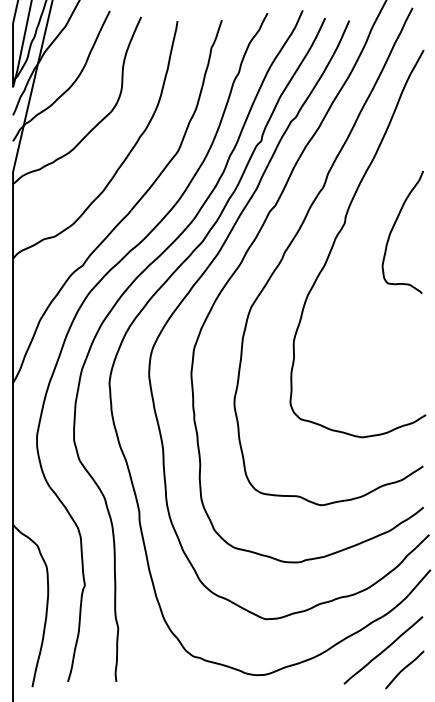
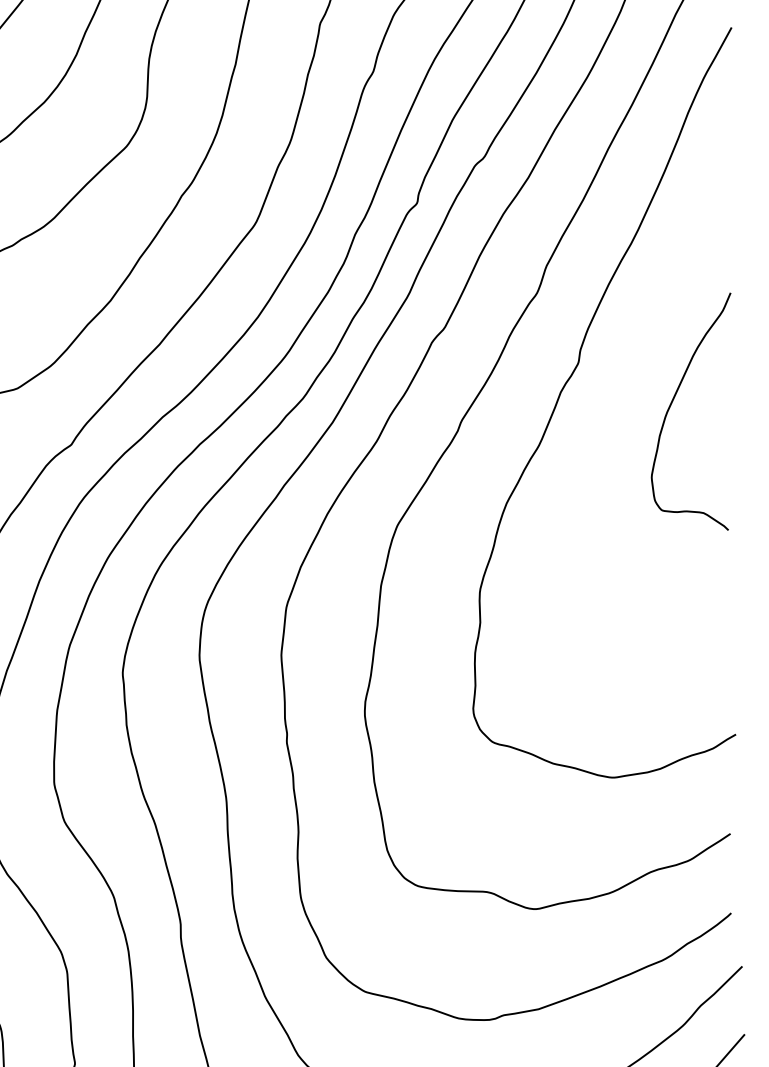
curve: (393, 229) -> (672, 406), moved

